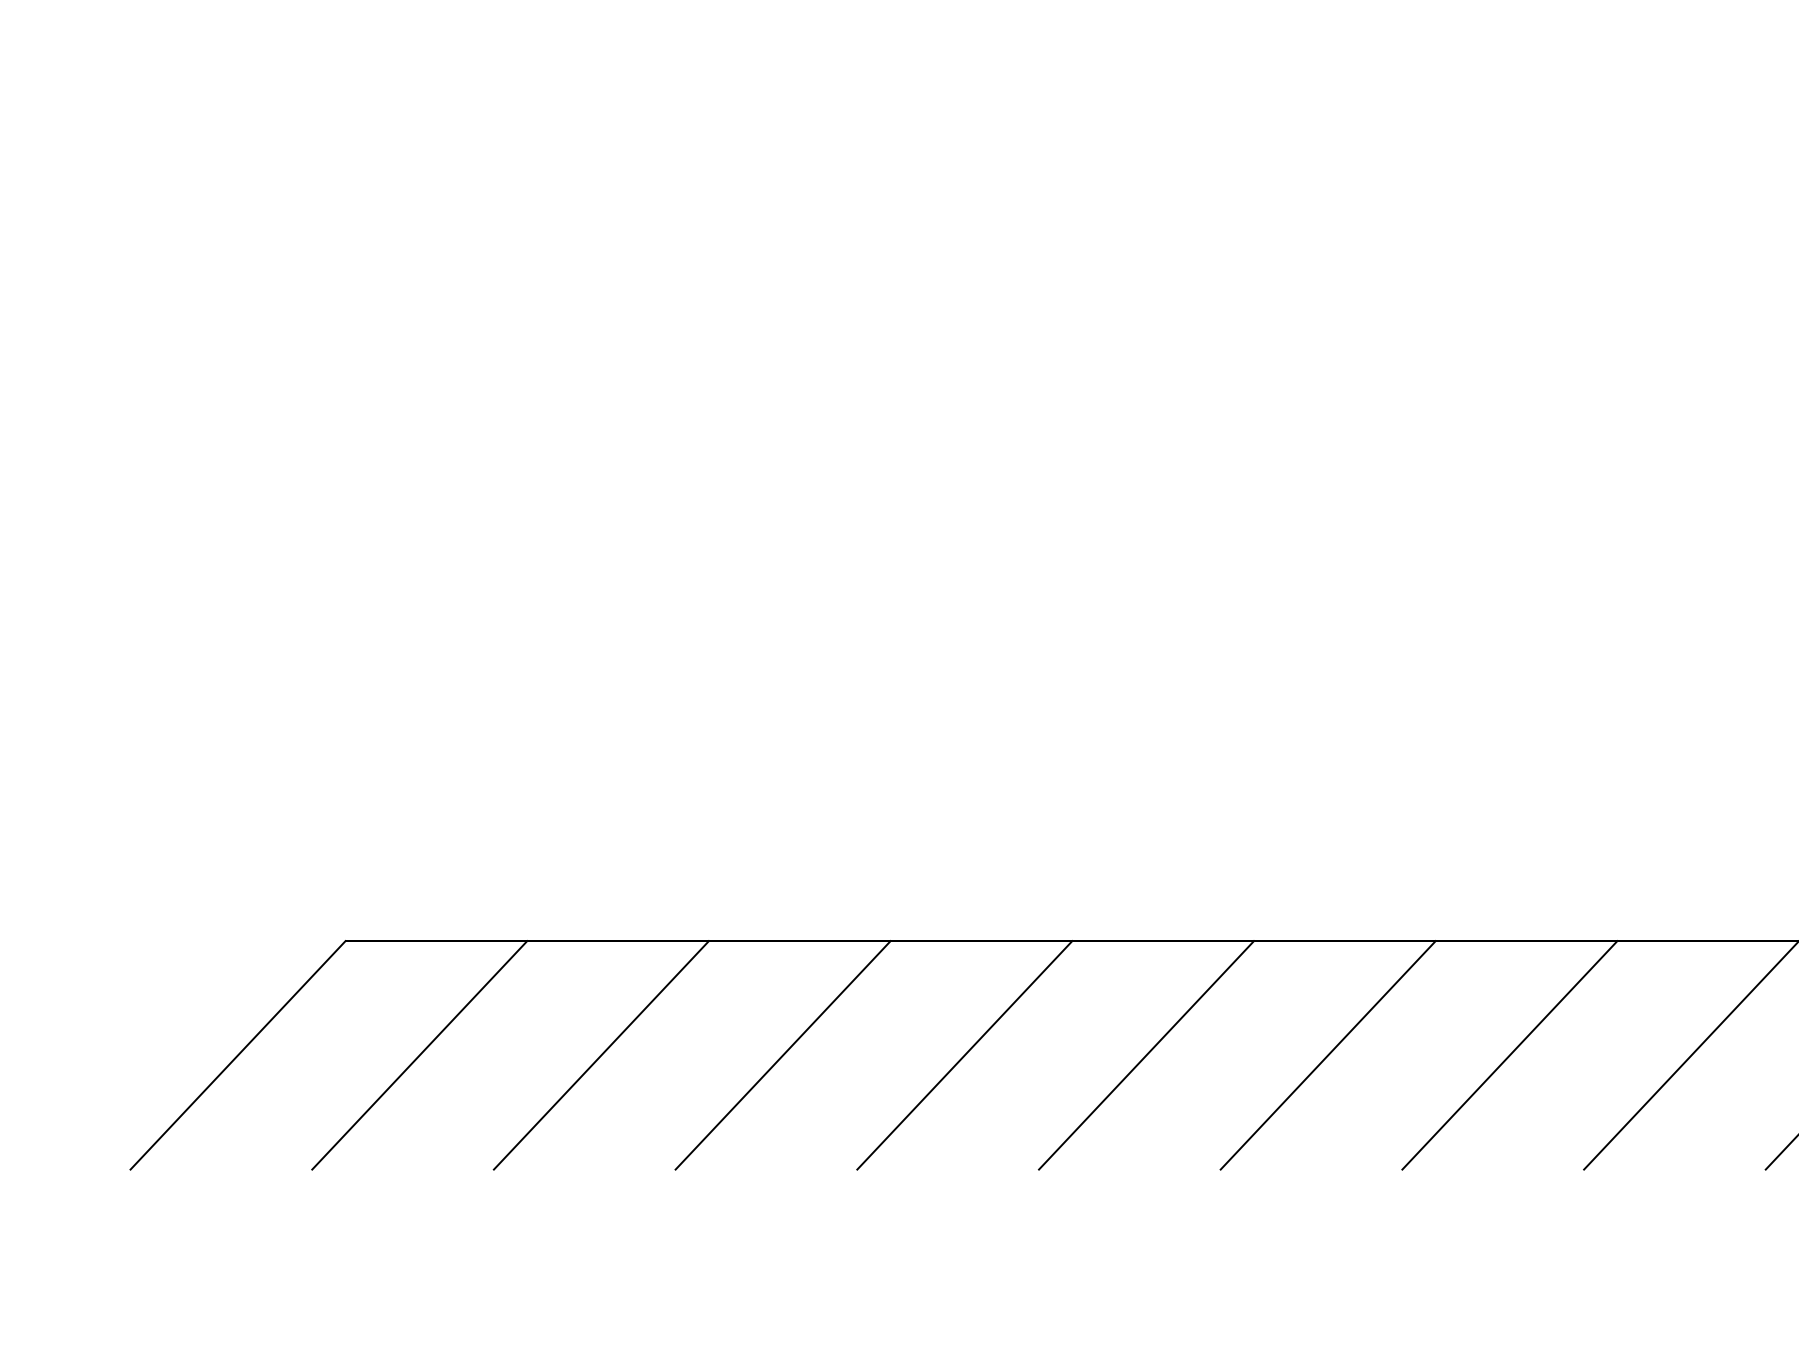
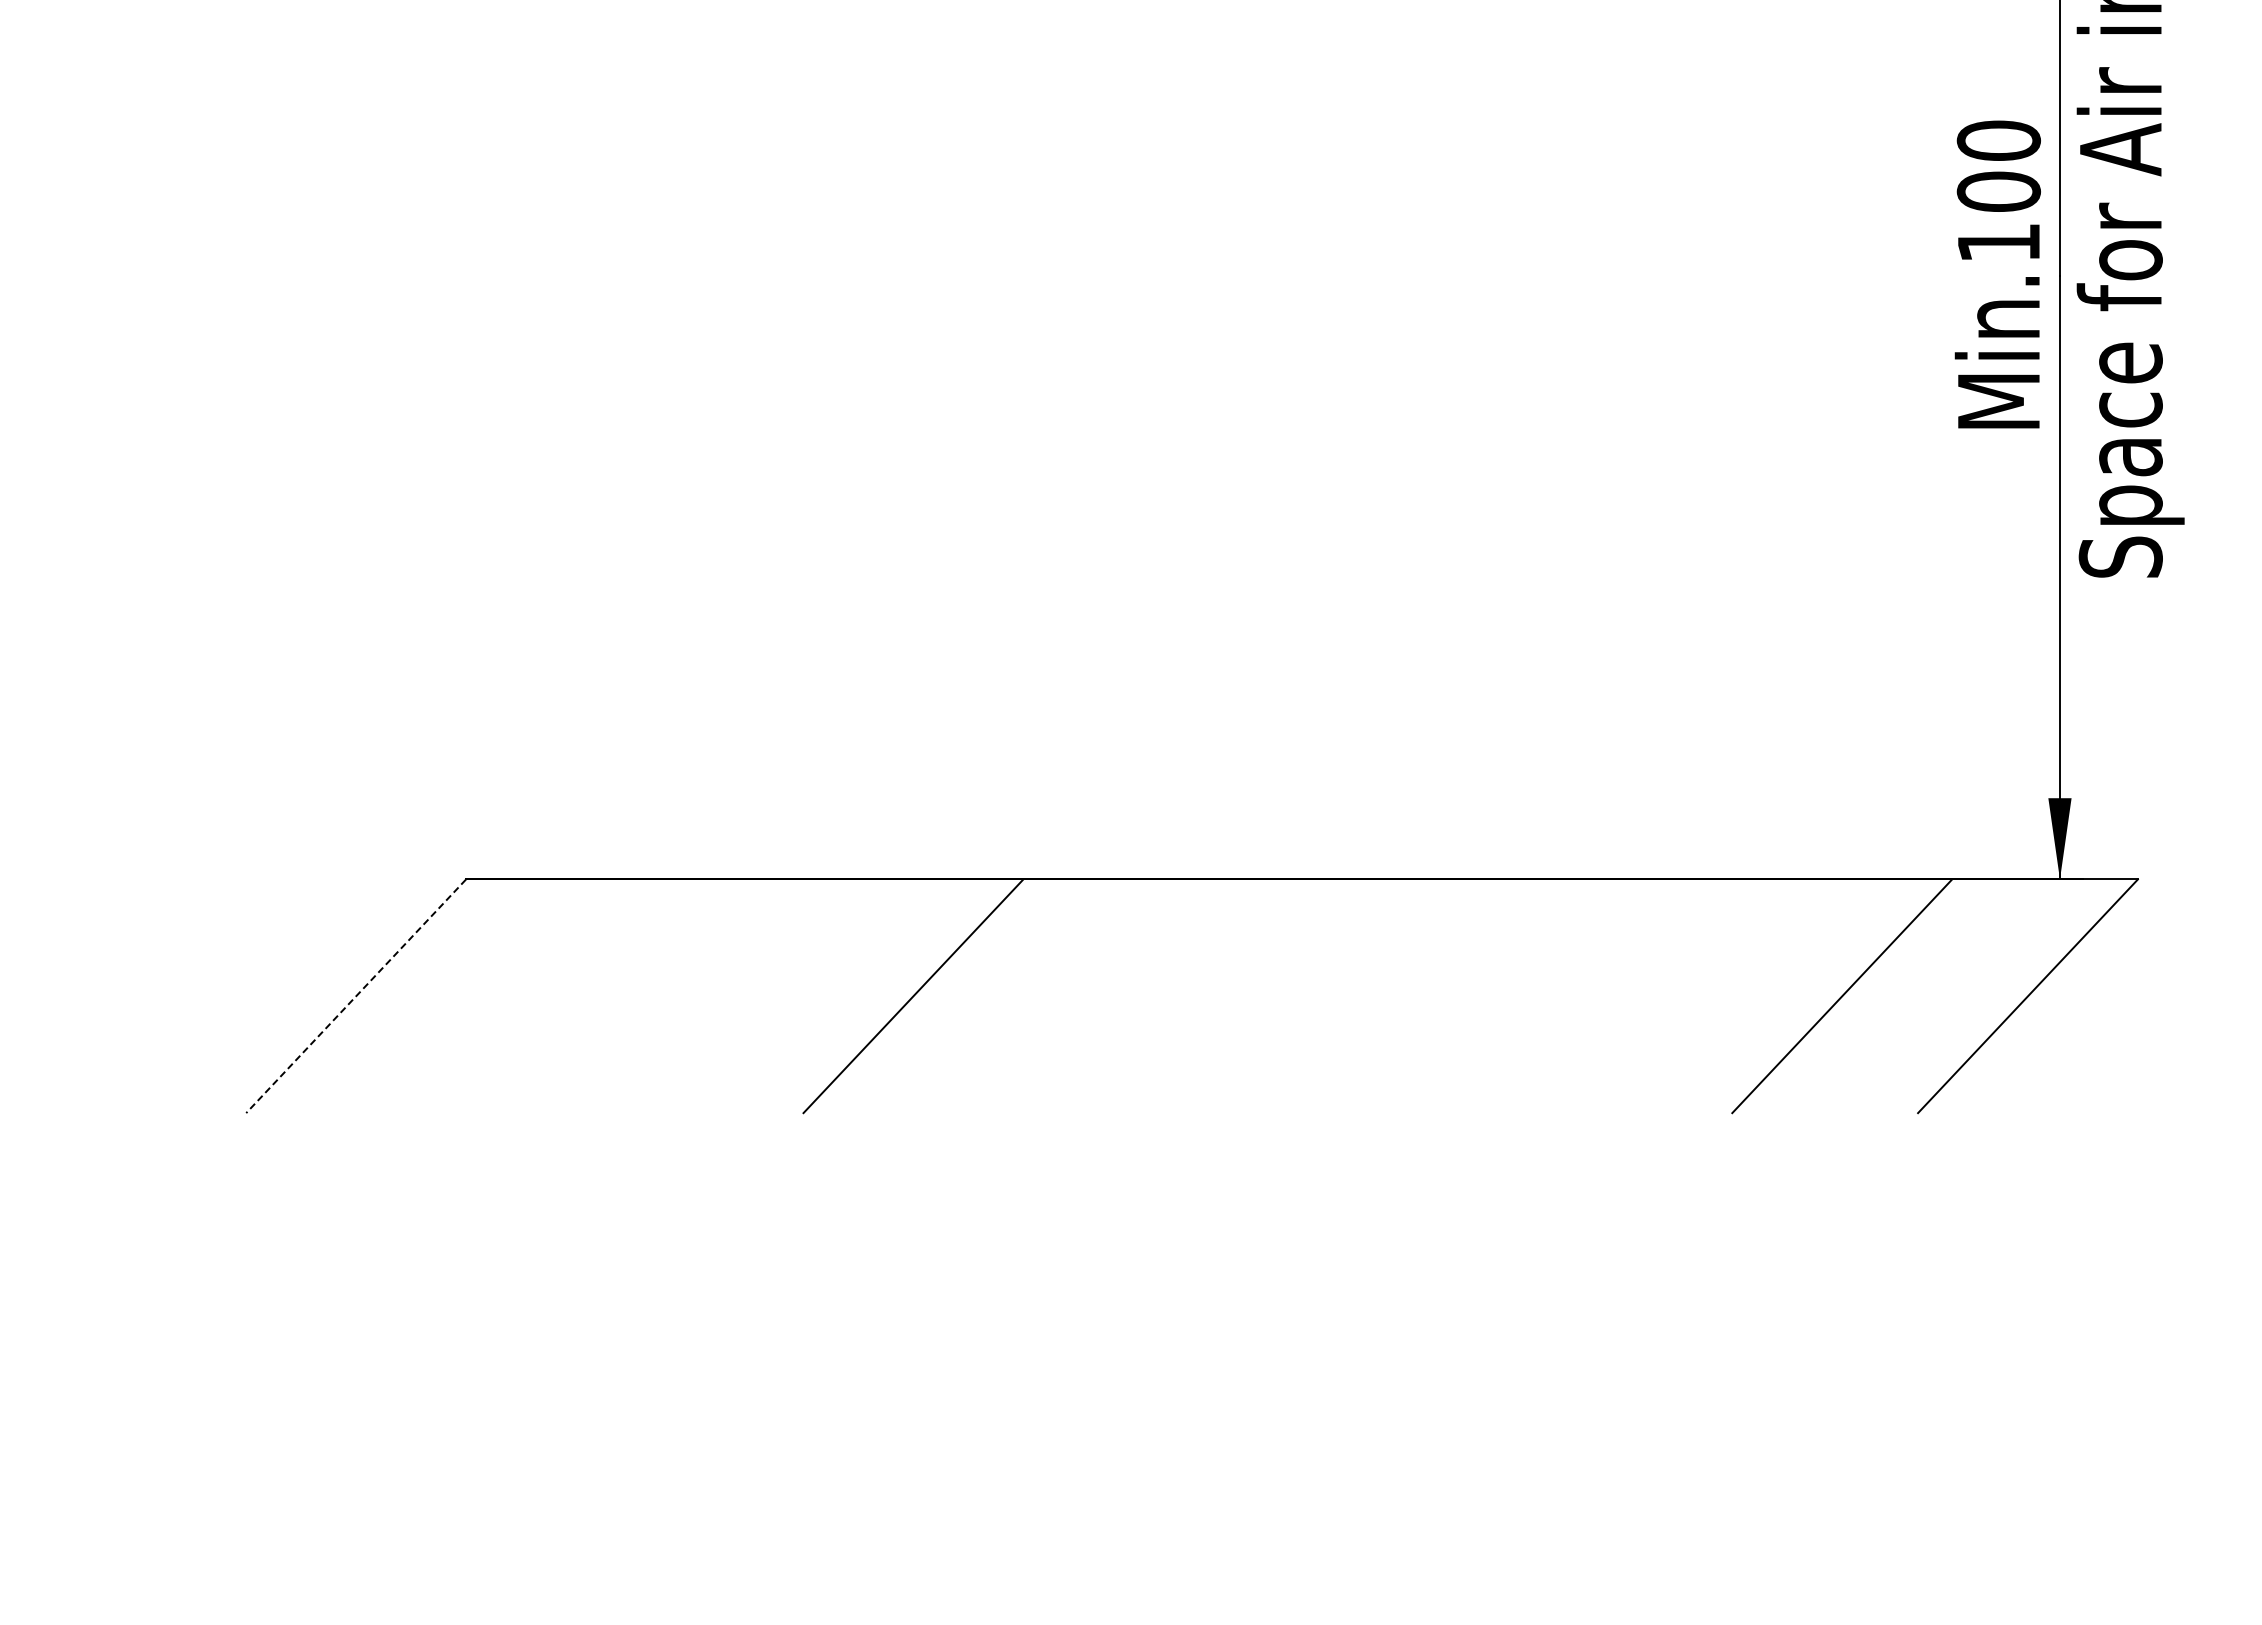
line: (237, 1055) -> (355, 996), solid -> dashed
line: (419, 1055) -> (541, 996), removed
line: (601, 1055) -> (727, 996), removed
line: (965, 1055) -> (1099, 996), removed
line: (1146, 1055) -> (1284, 996), removed
line: (1328, 1055) -> (1470, 996), removed
line: (1509, 1055) -> (1656, 996), removed

